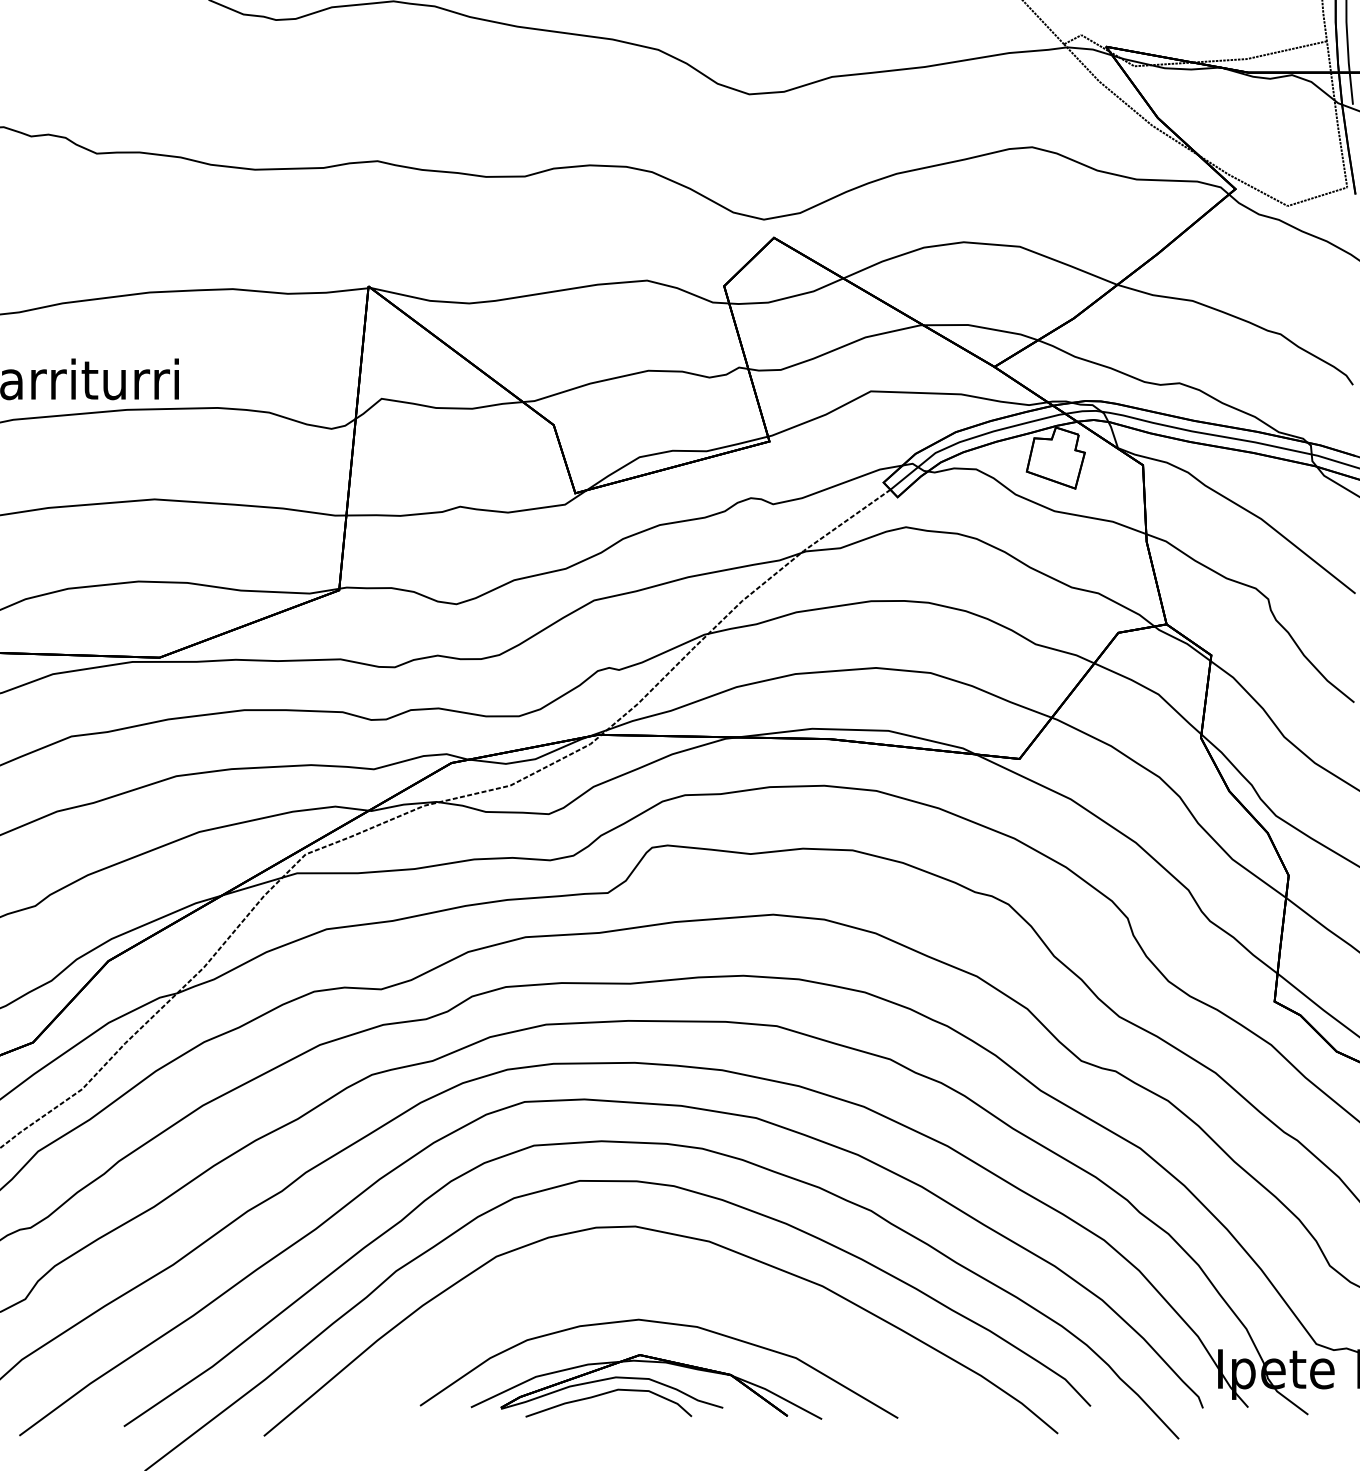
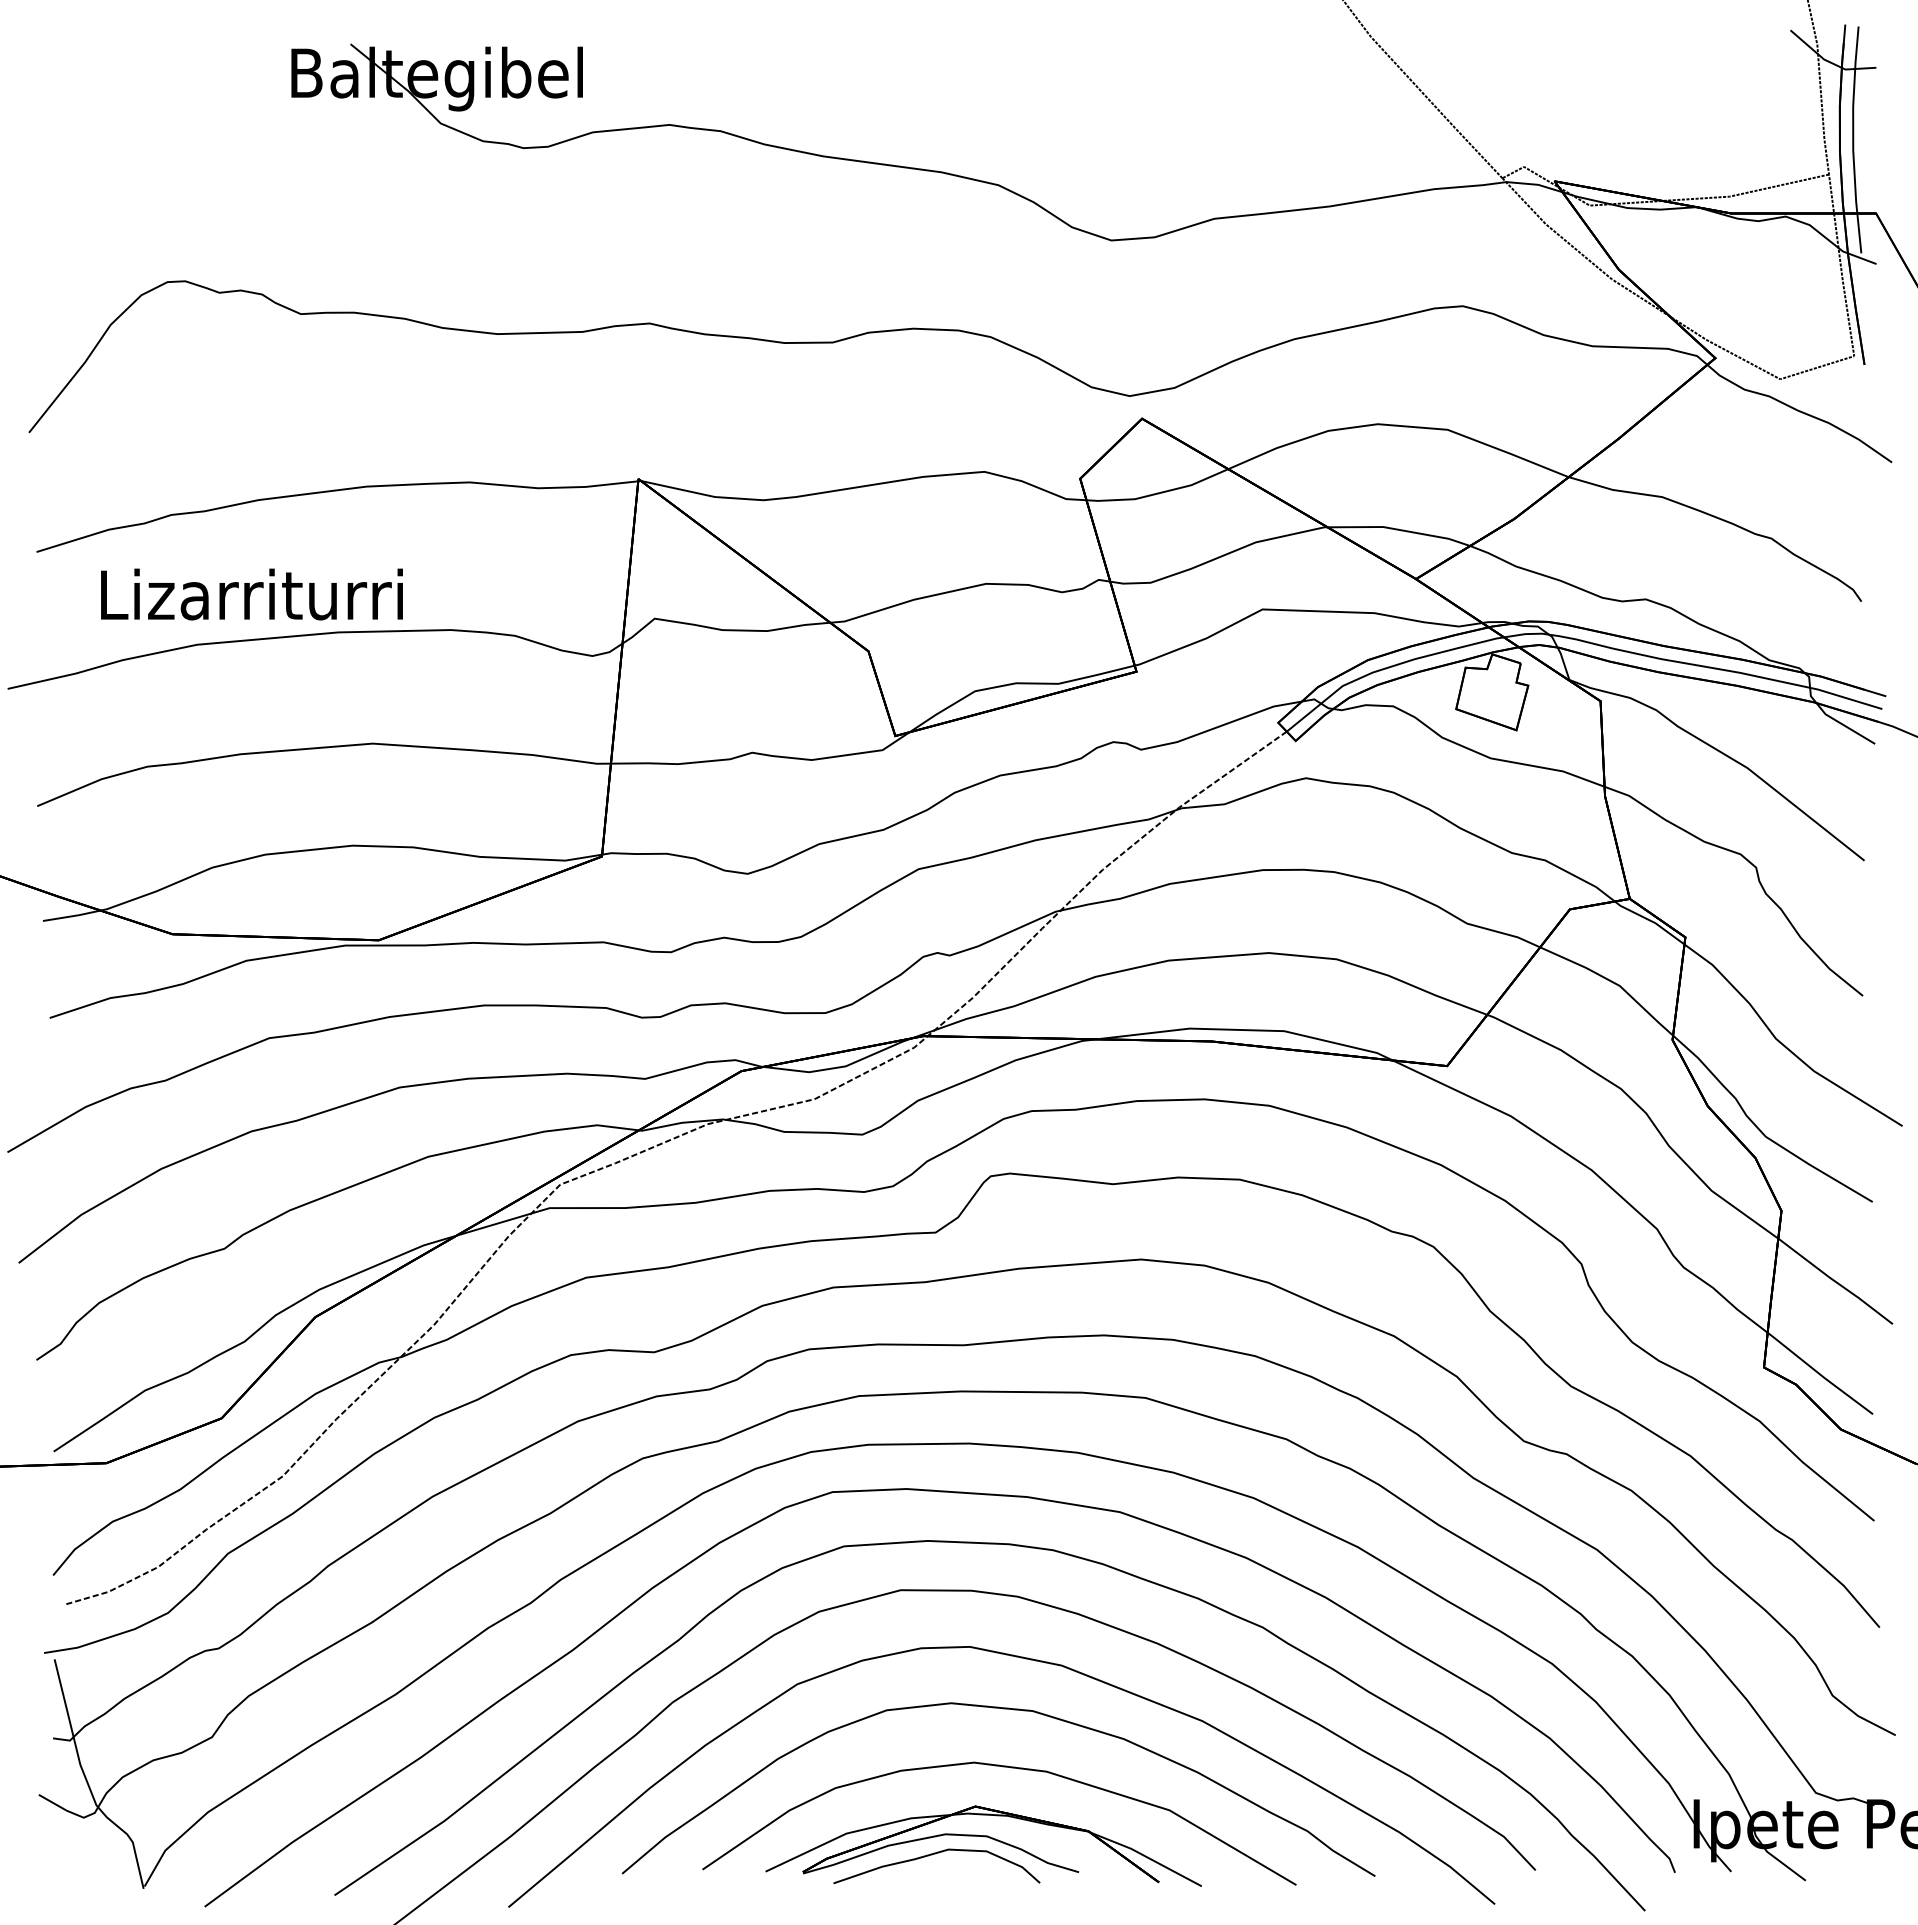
curve: (662, 1276) -> (1003, 1709), added

